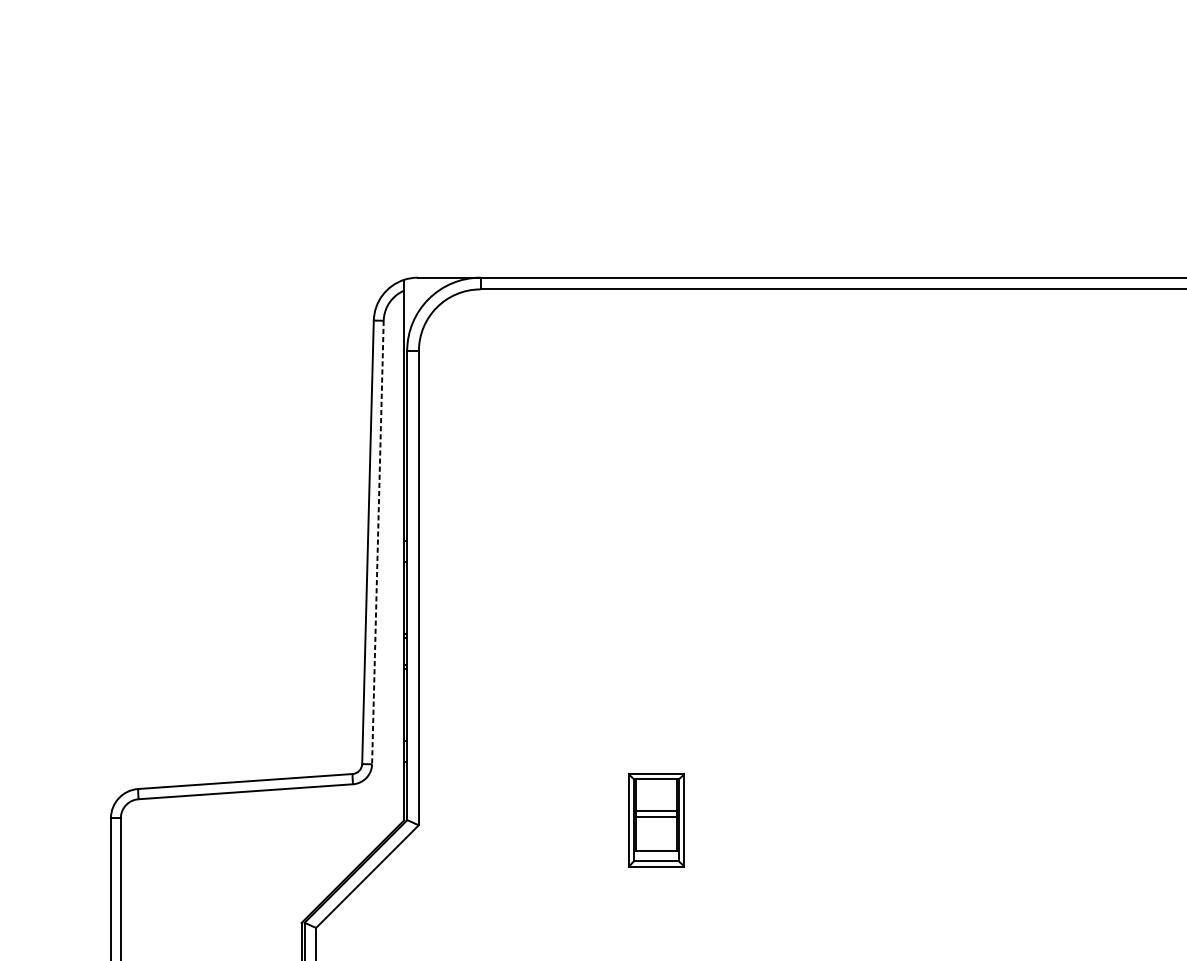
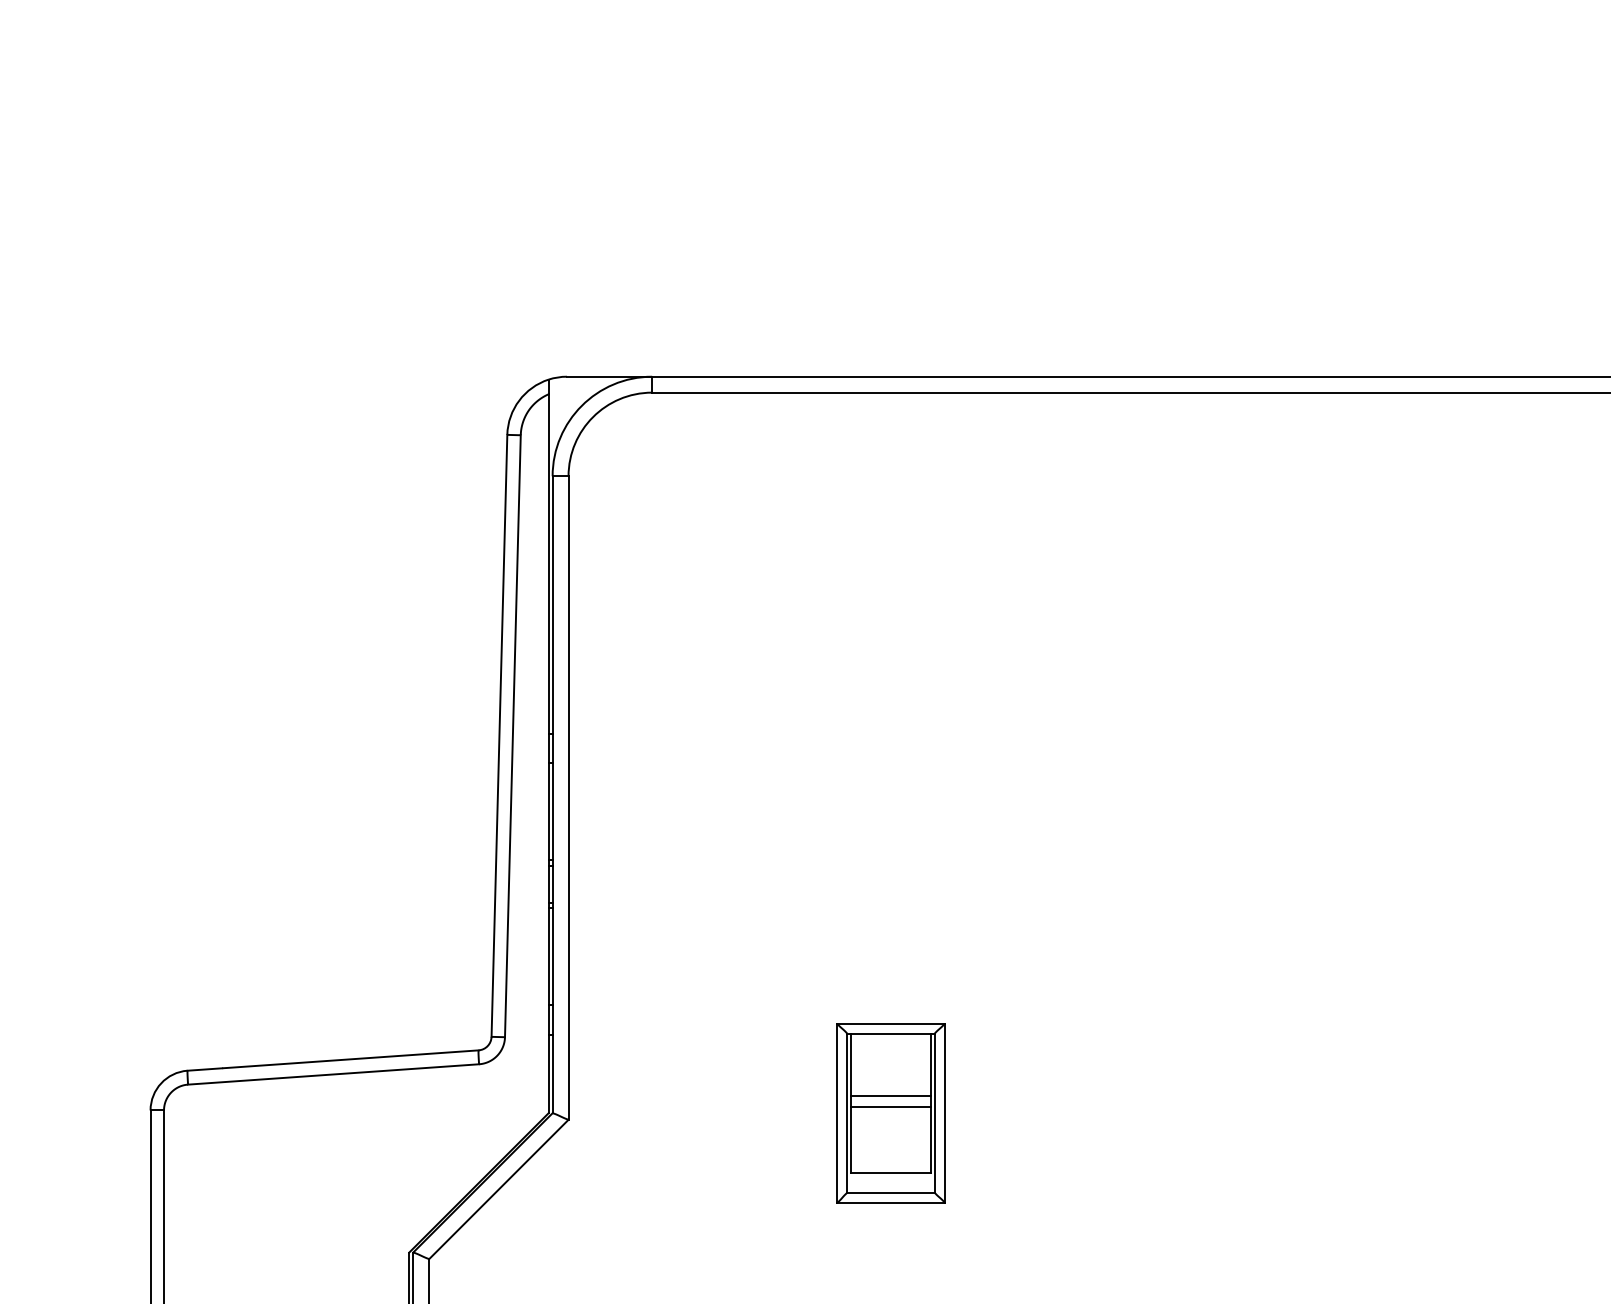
line: (377, 542) -> (512, 736), dashed -> solid
part: (656, 820) -> (890, 1113), size x1.43

